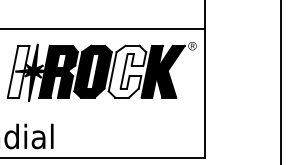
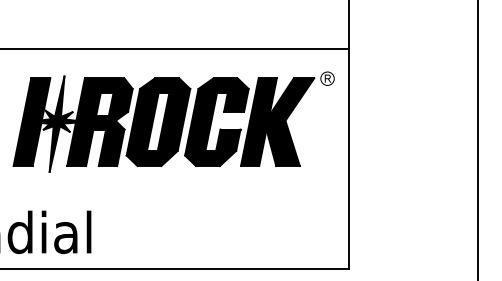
fill: (18, 71) -> (31, 121), added
fill: (127, 71) -> (216, 121), added

